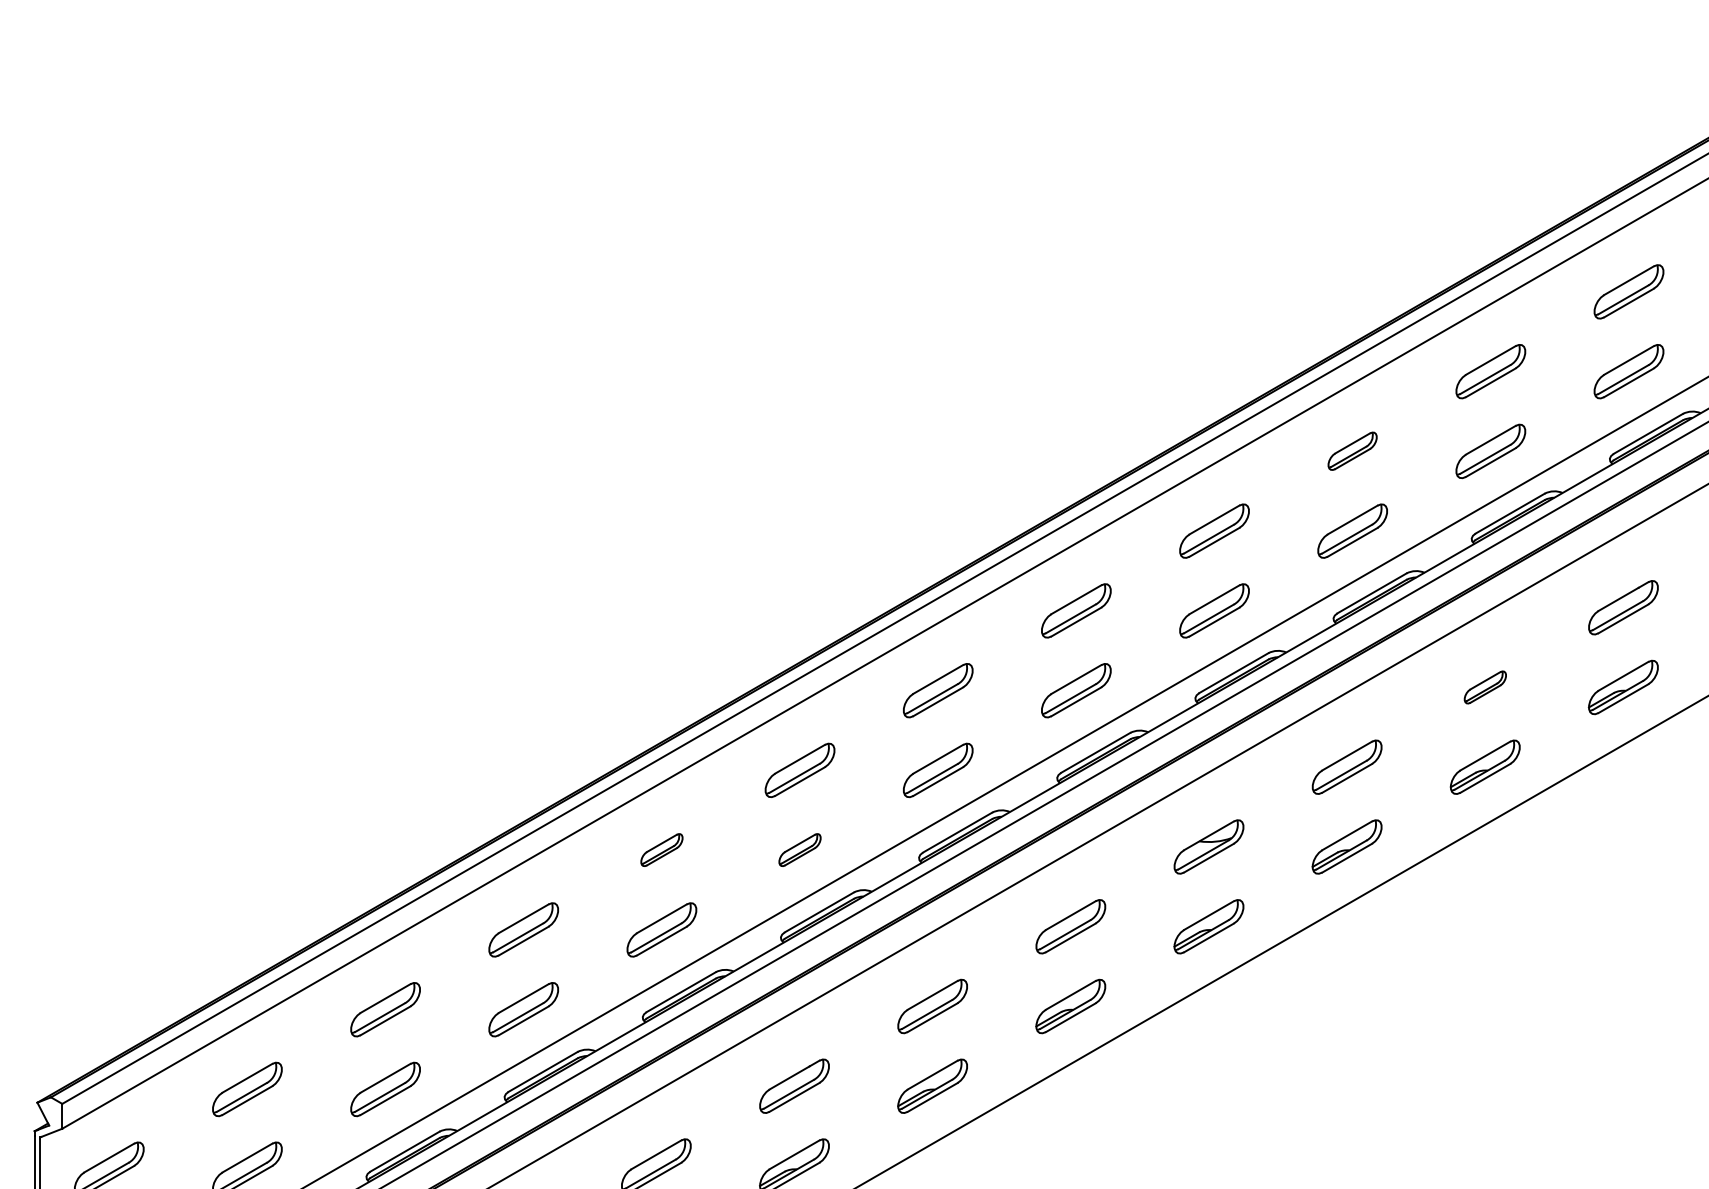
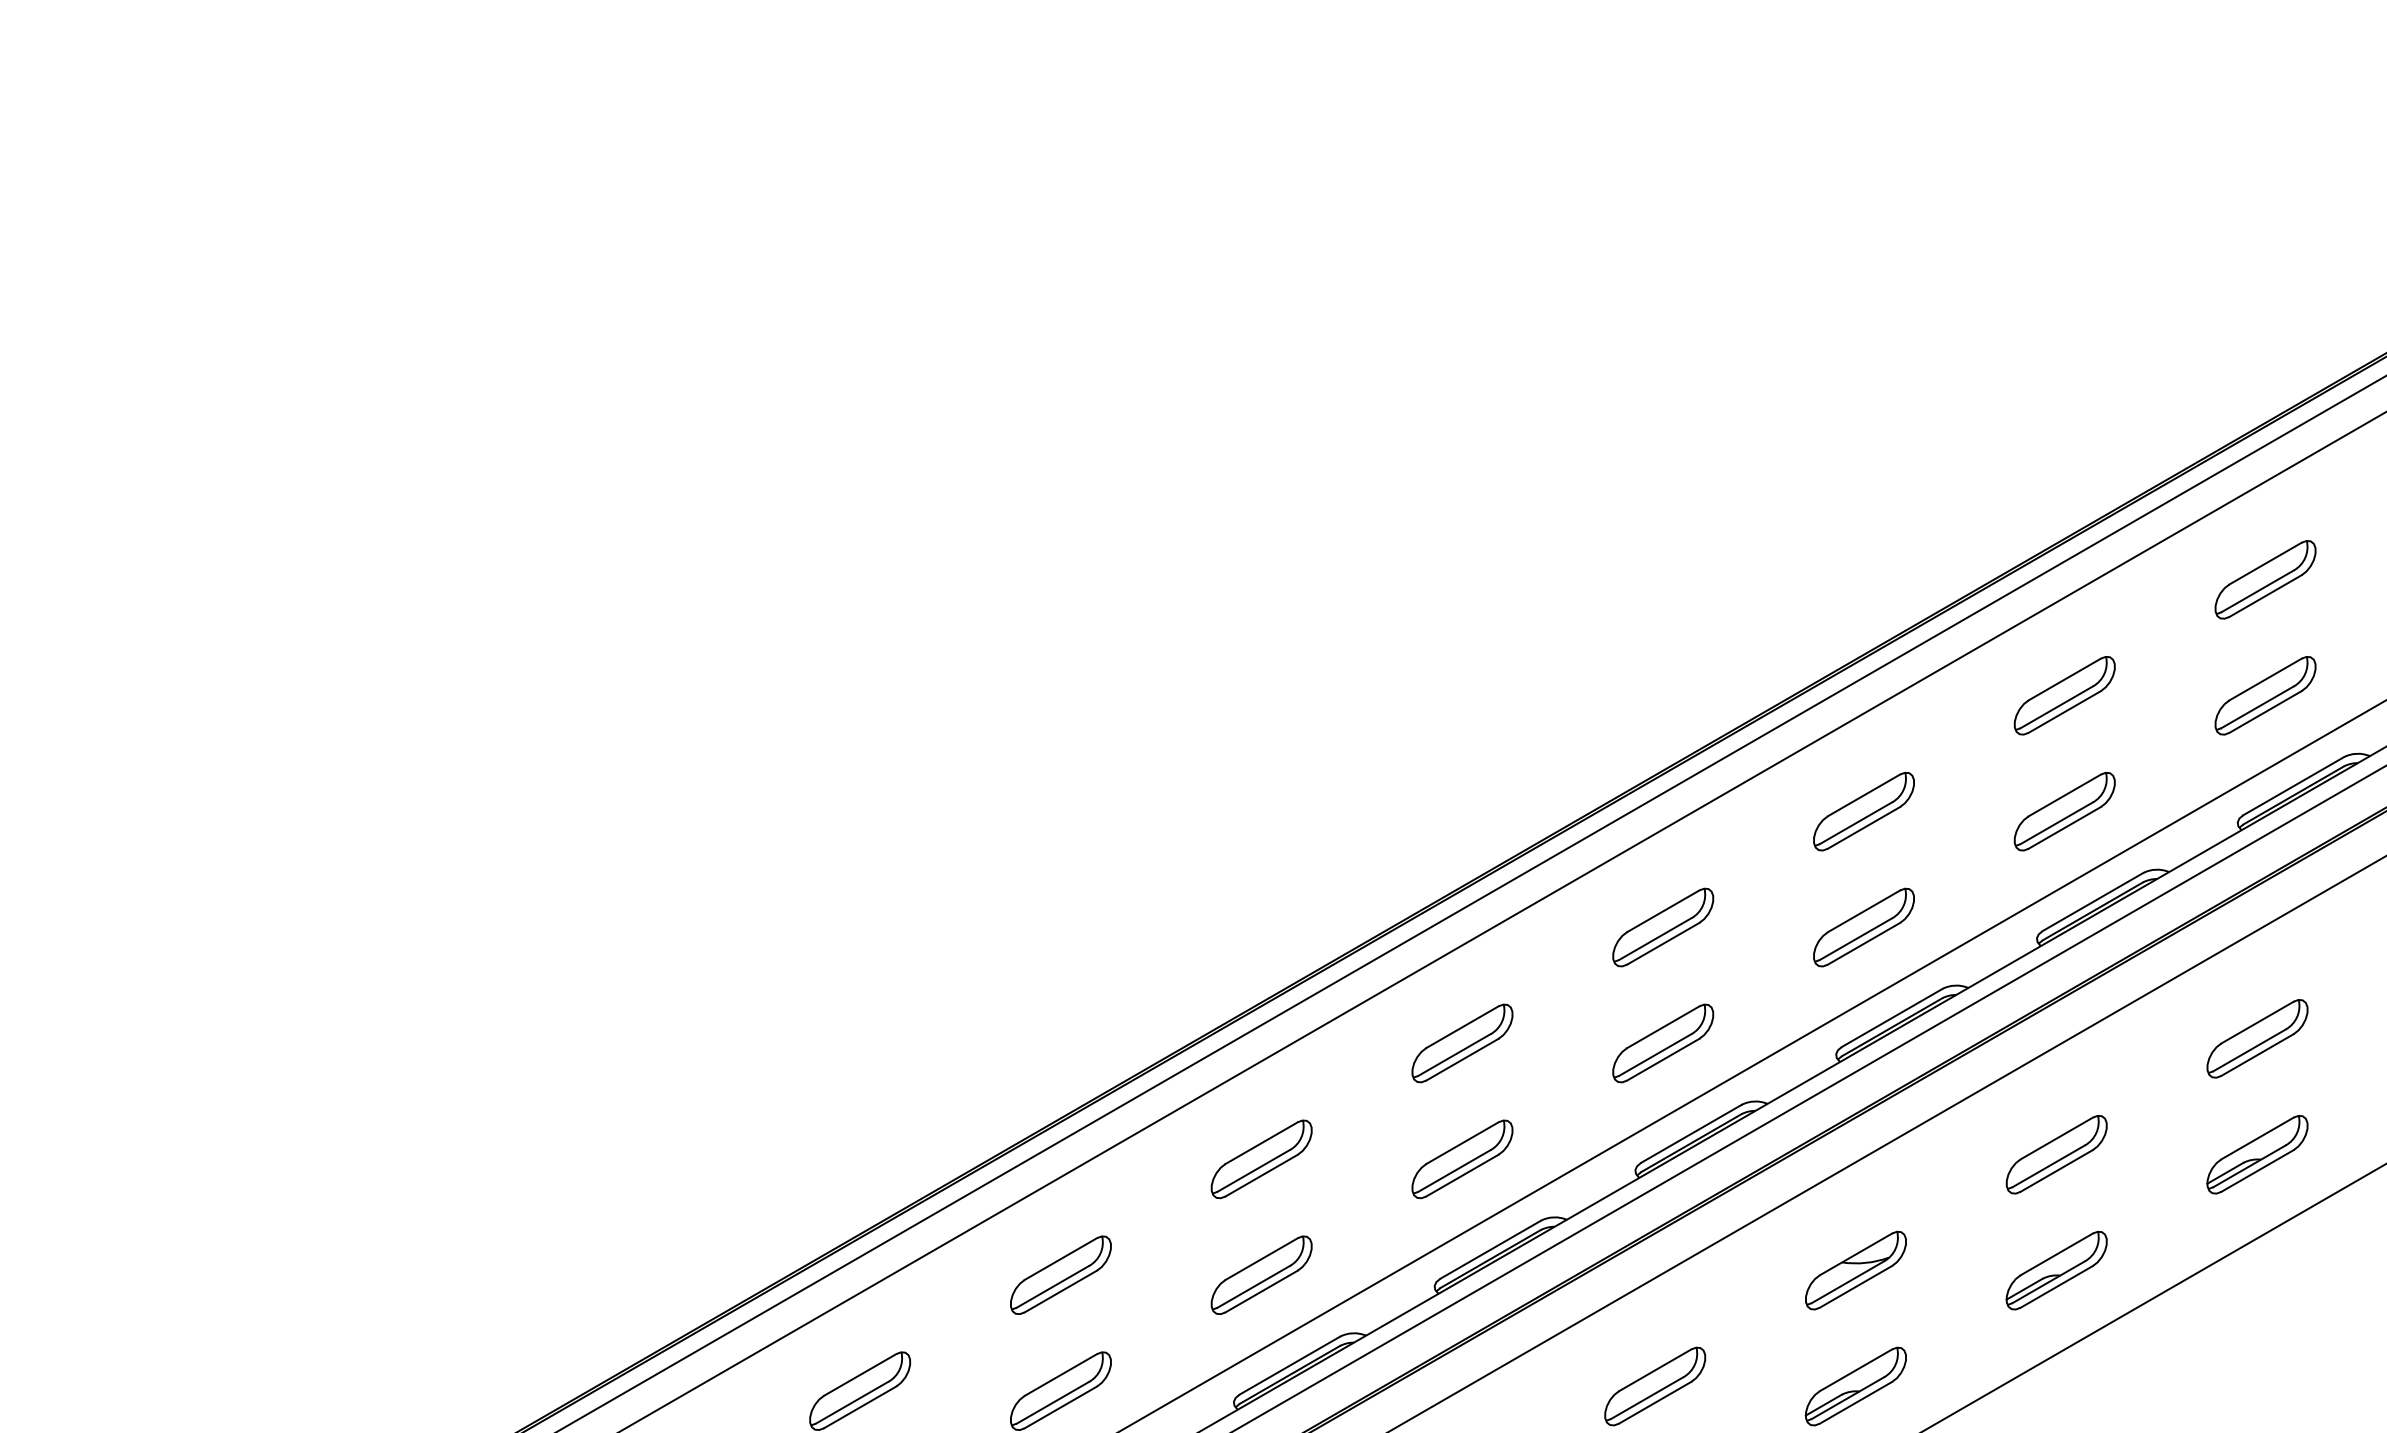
part: (1352, 450) -> (2064, 694), size x1.43
part: (1485, 687) -> (2257, 1038), size x1.67
part: (661, 849) -> (1060, 1274), size x1.67
part: (799, 849) -> (1260, 1274), size x1.67

